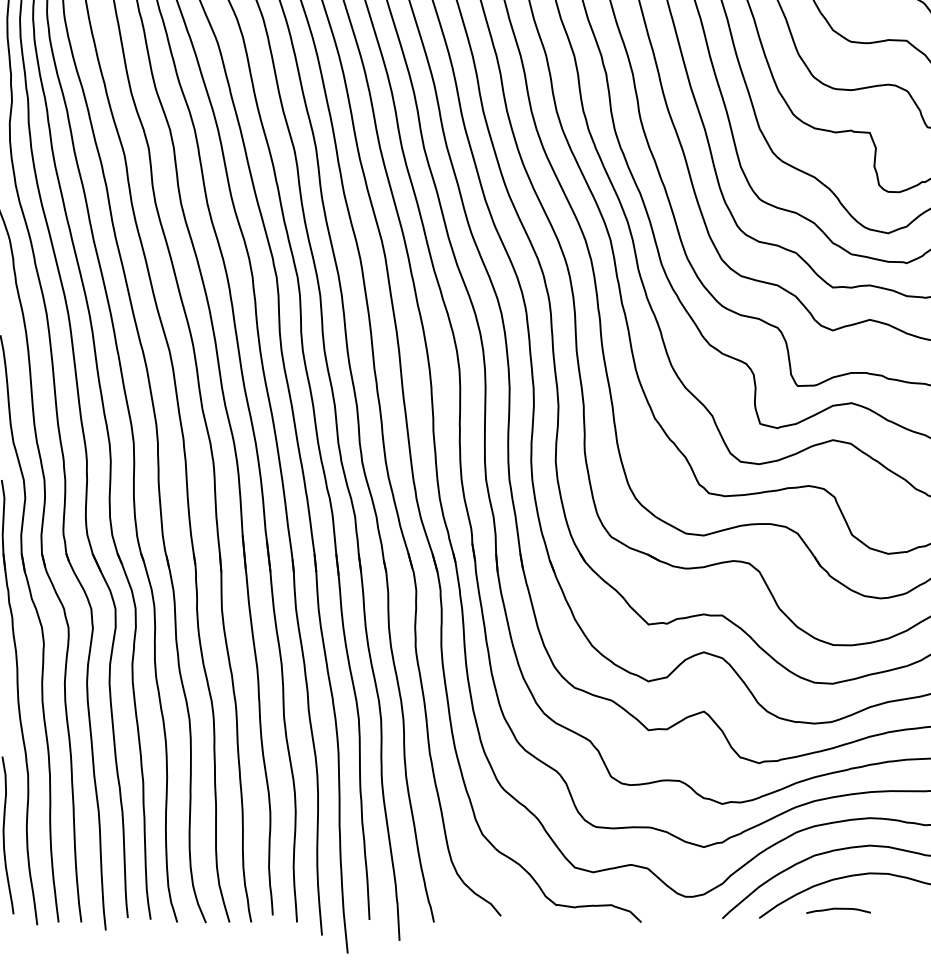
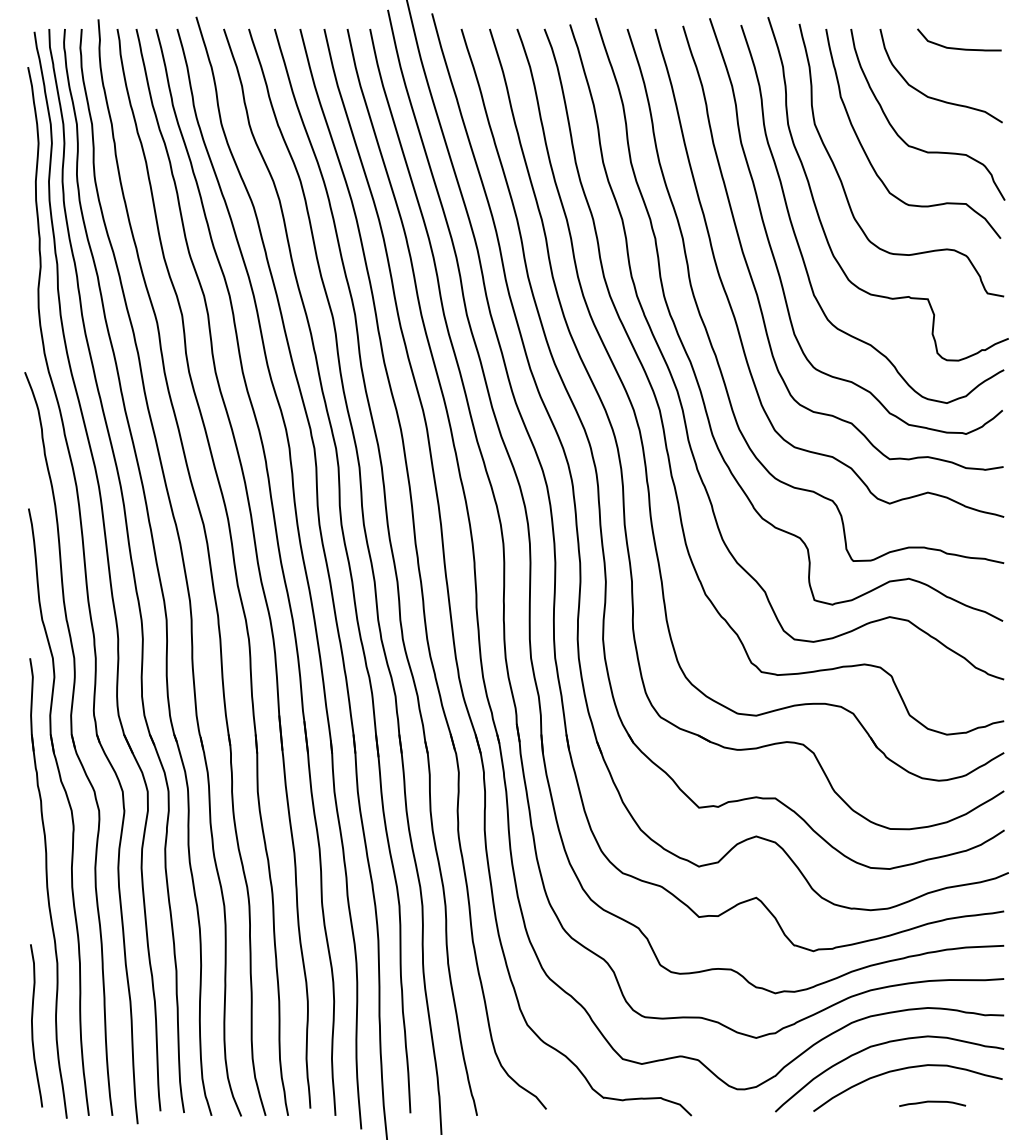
curve: (838, 909) -> (932, 1102), moved

